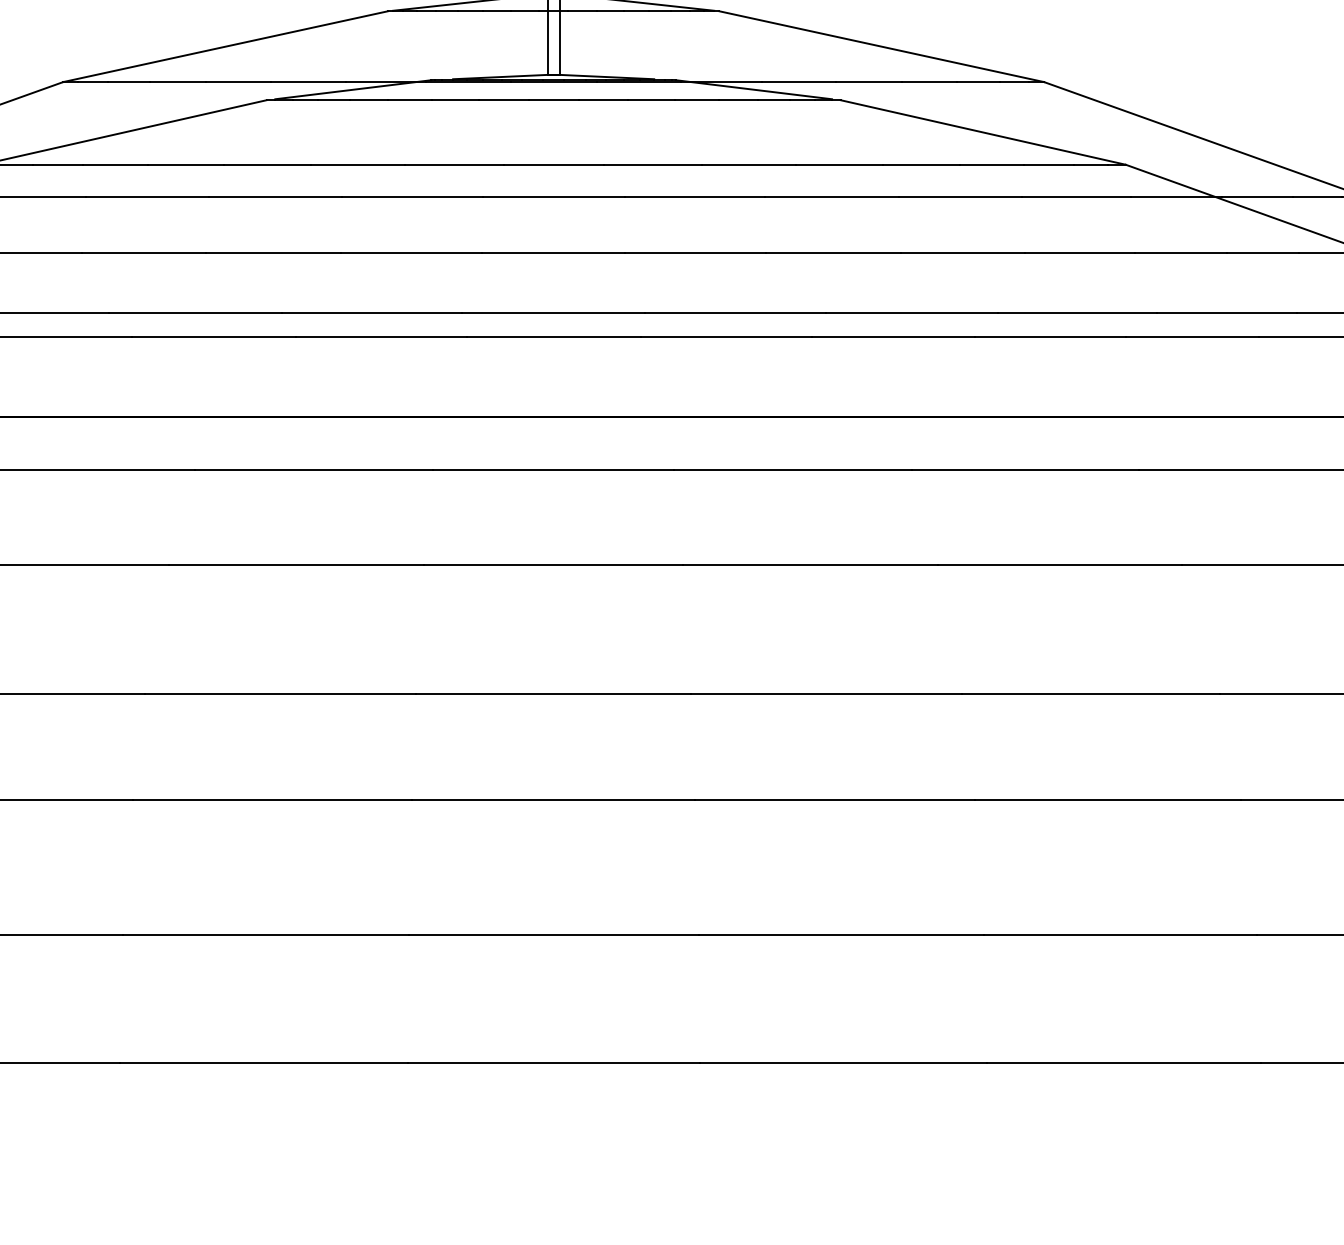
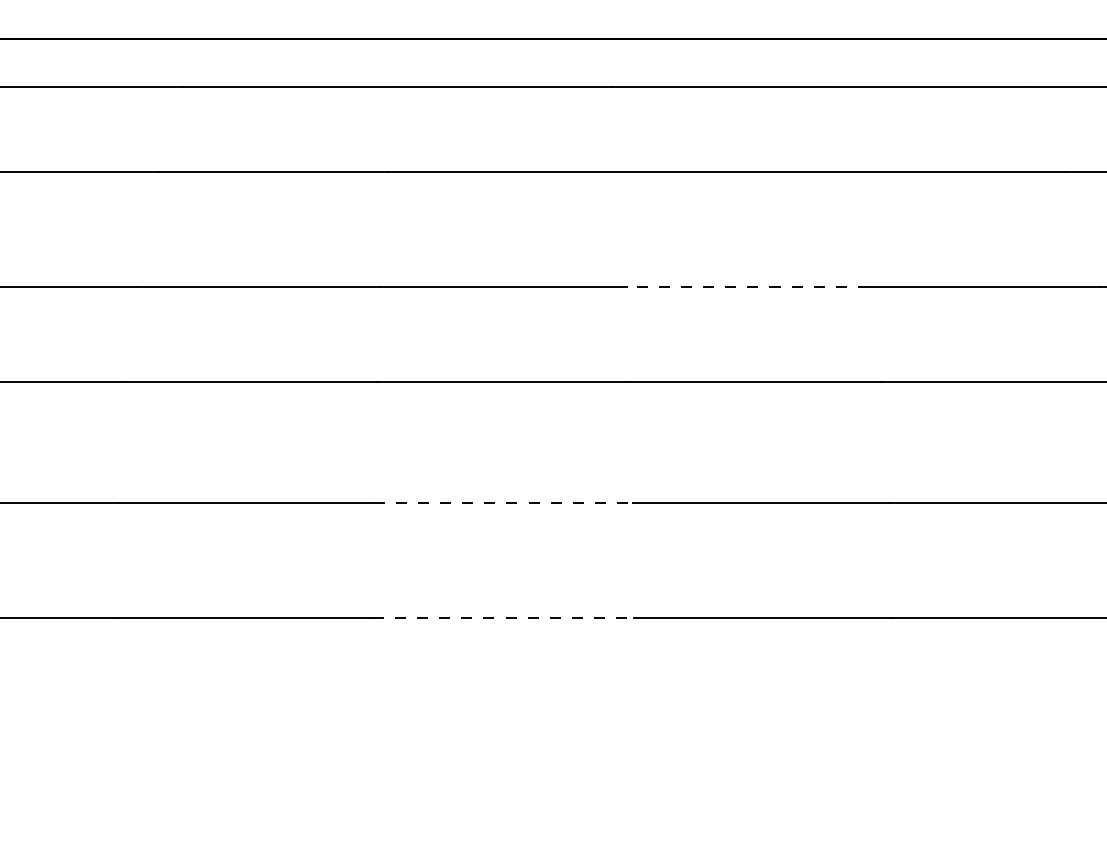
line: (826, 693) -> (747, 286), solid -> dashed
line: (554, 934) -> (504, 502), solid -> dashed
line: (554, 1063) -> (504, 617), solid -> dashed

